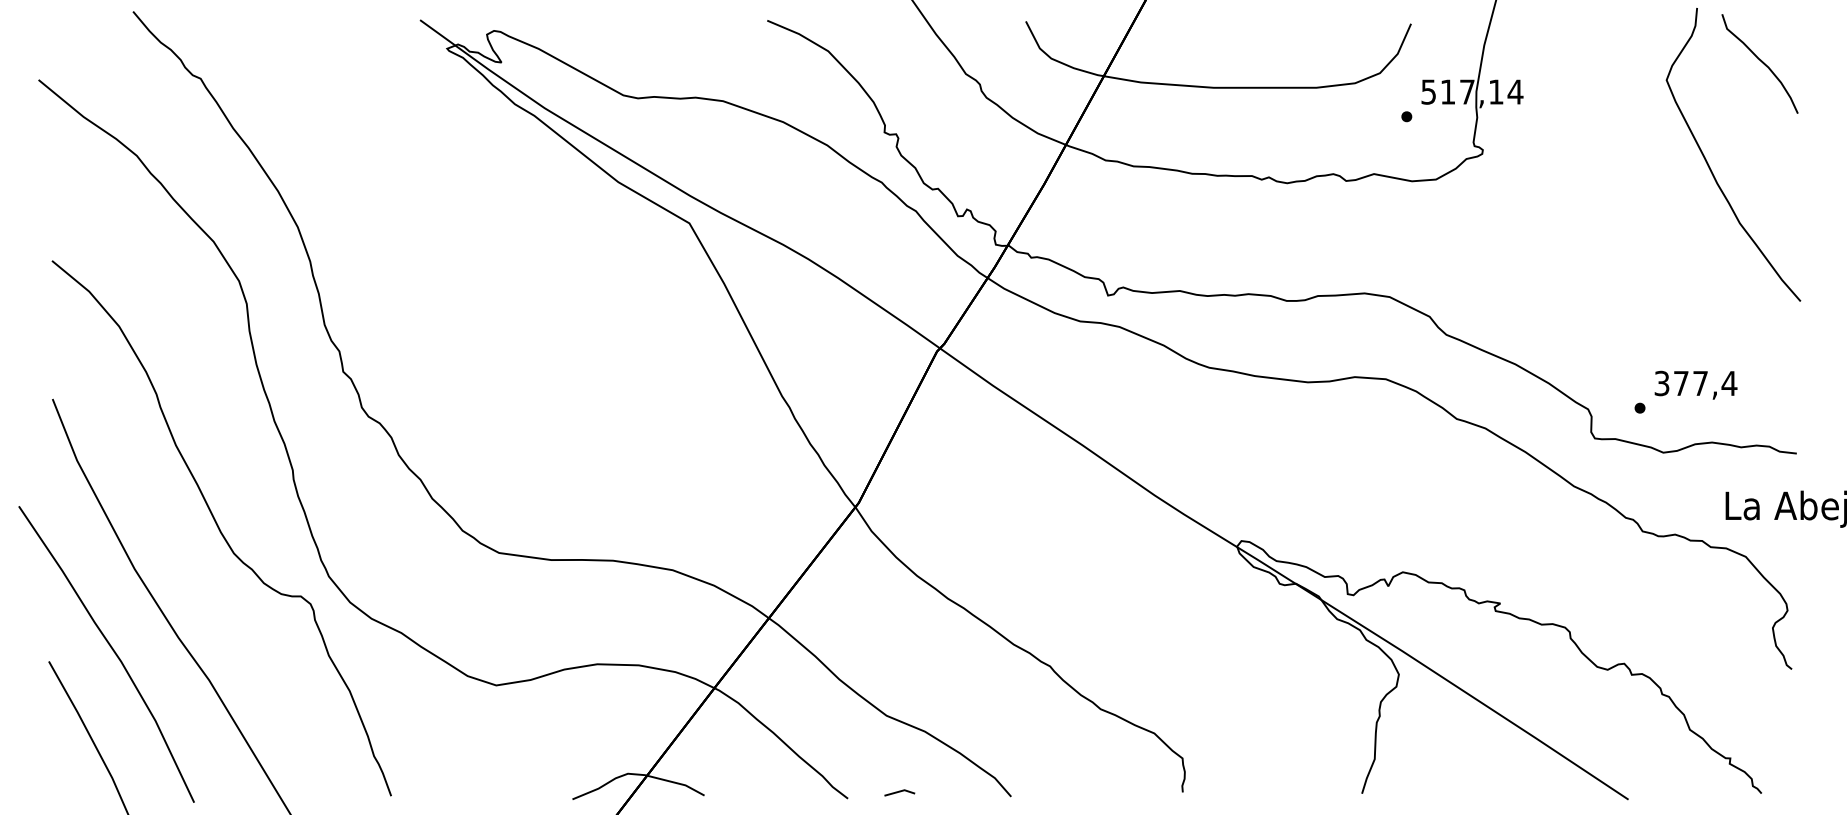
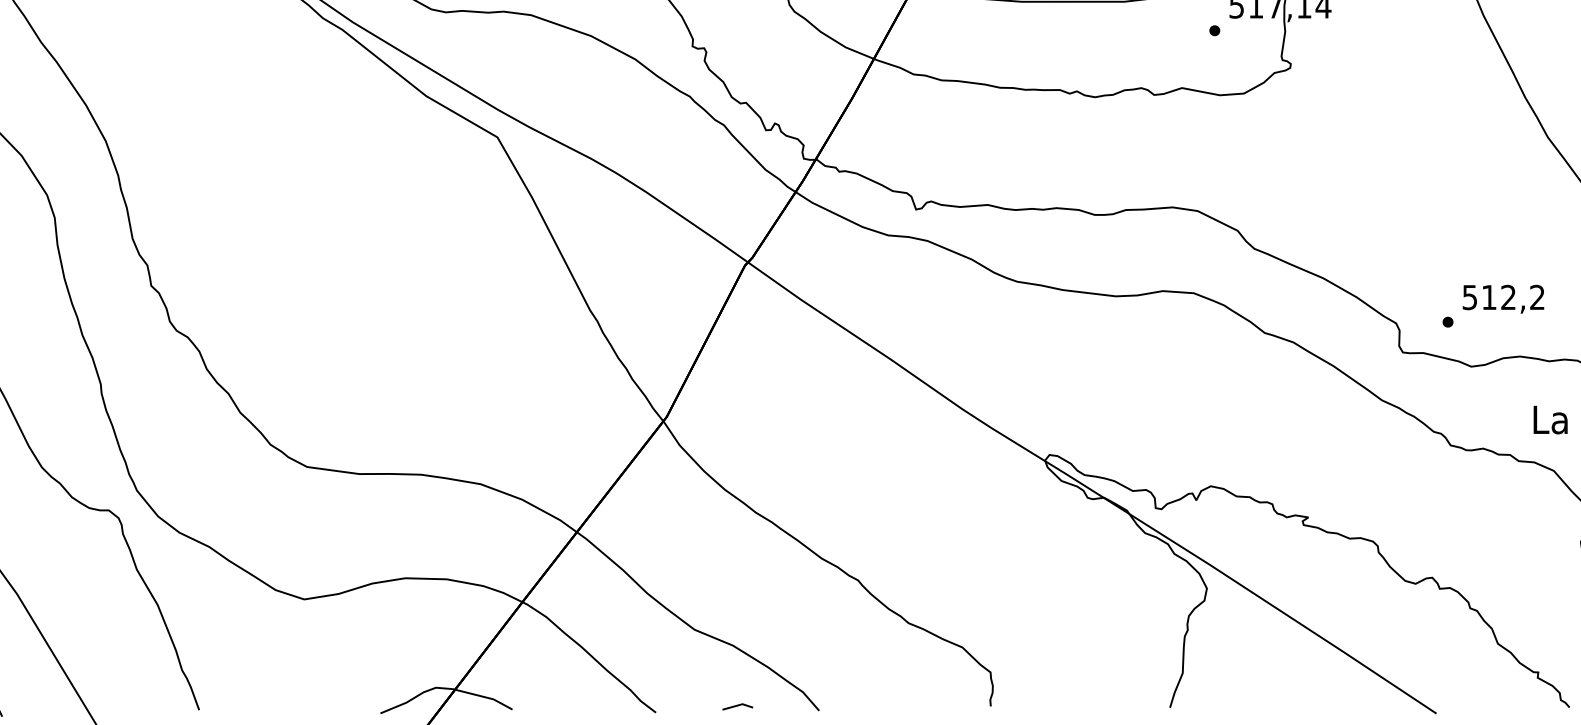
text: (1696, 382) -> (1504, 296), 377,4 -> 512,2
line: (899, 792) -> (737, 706), moved

